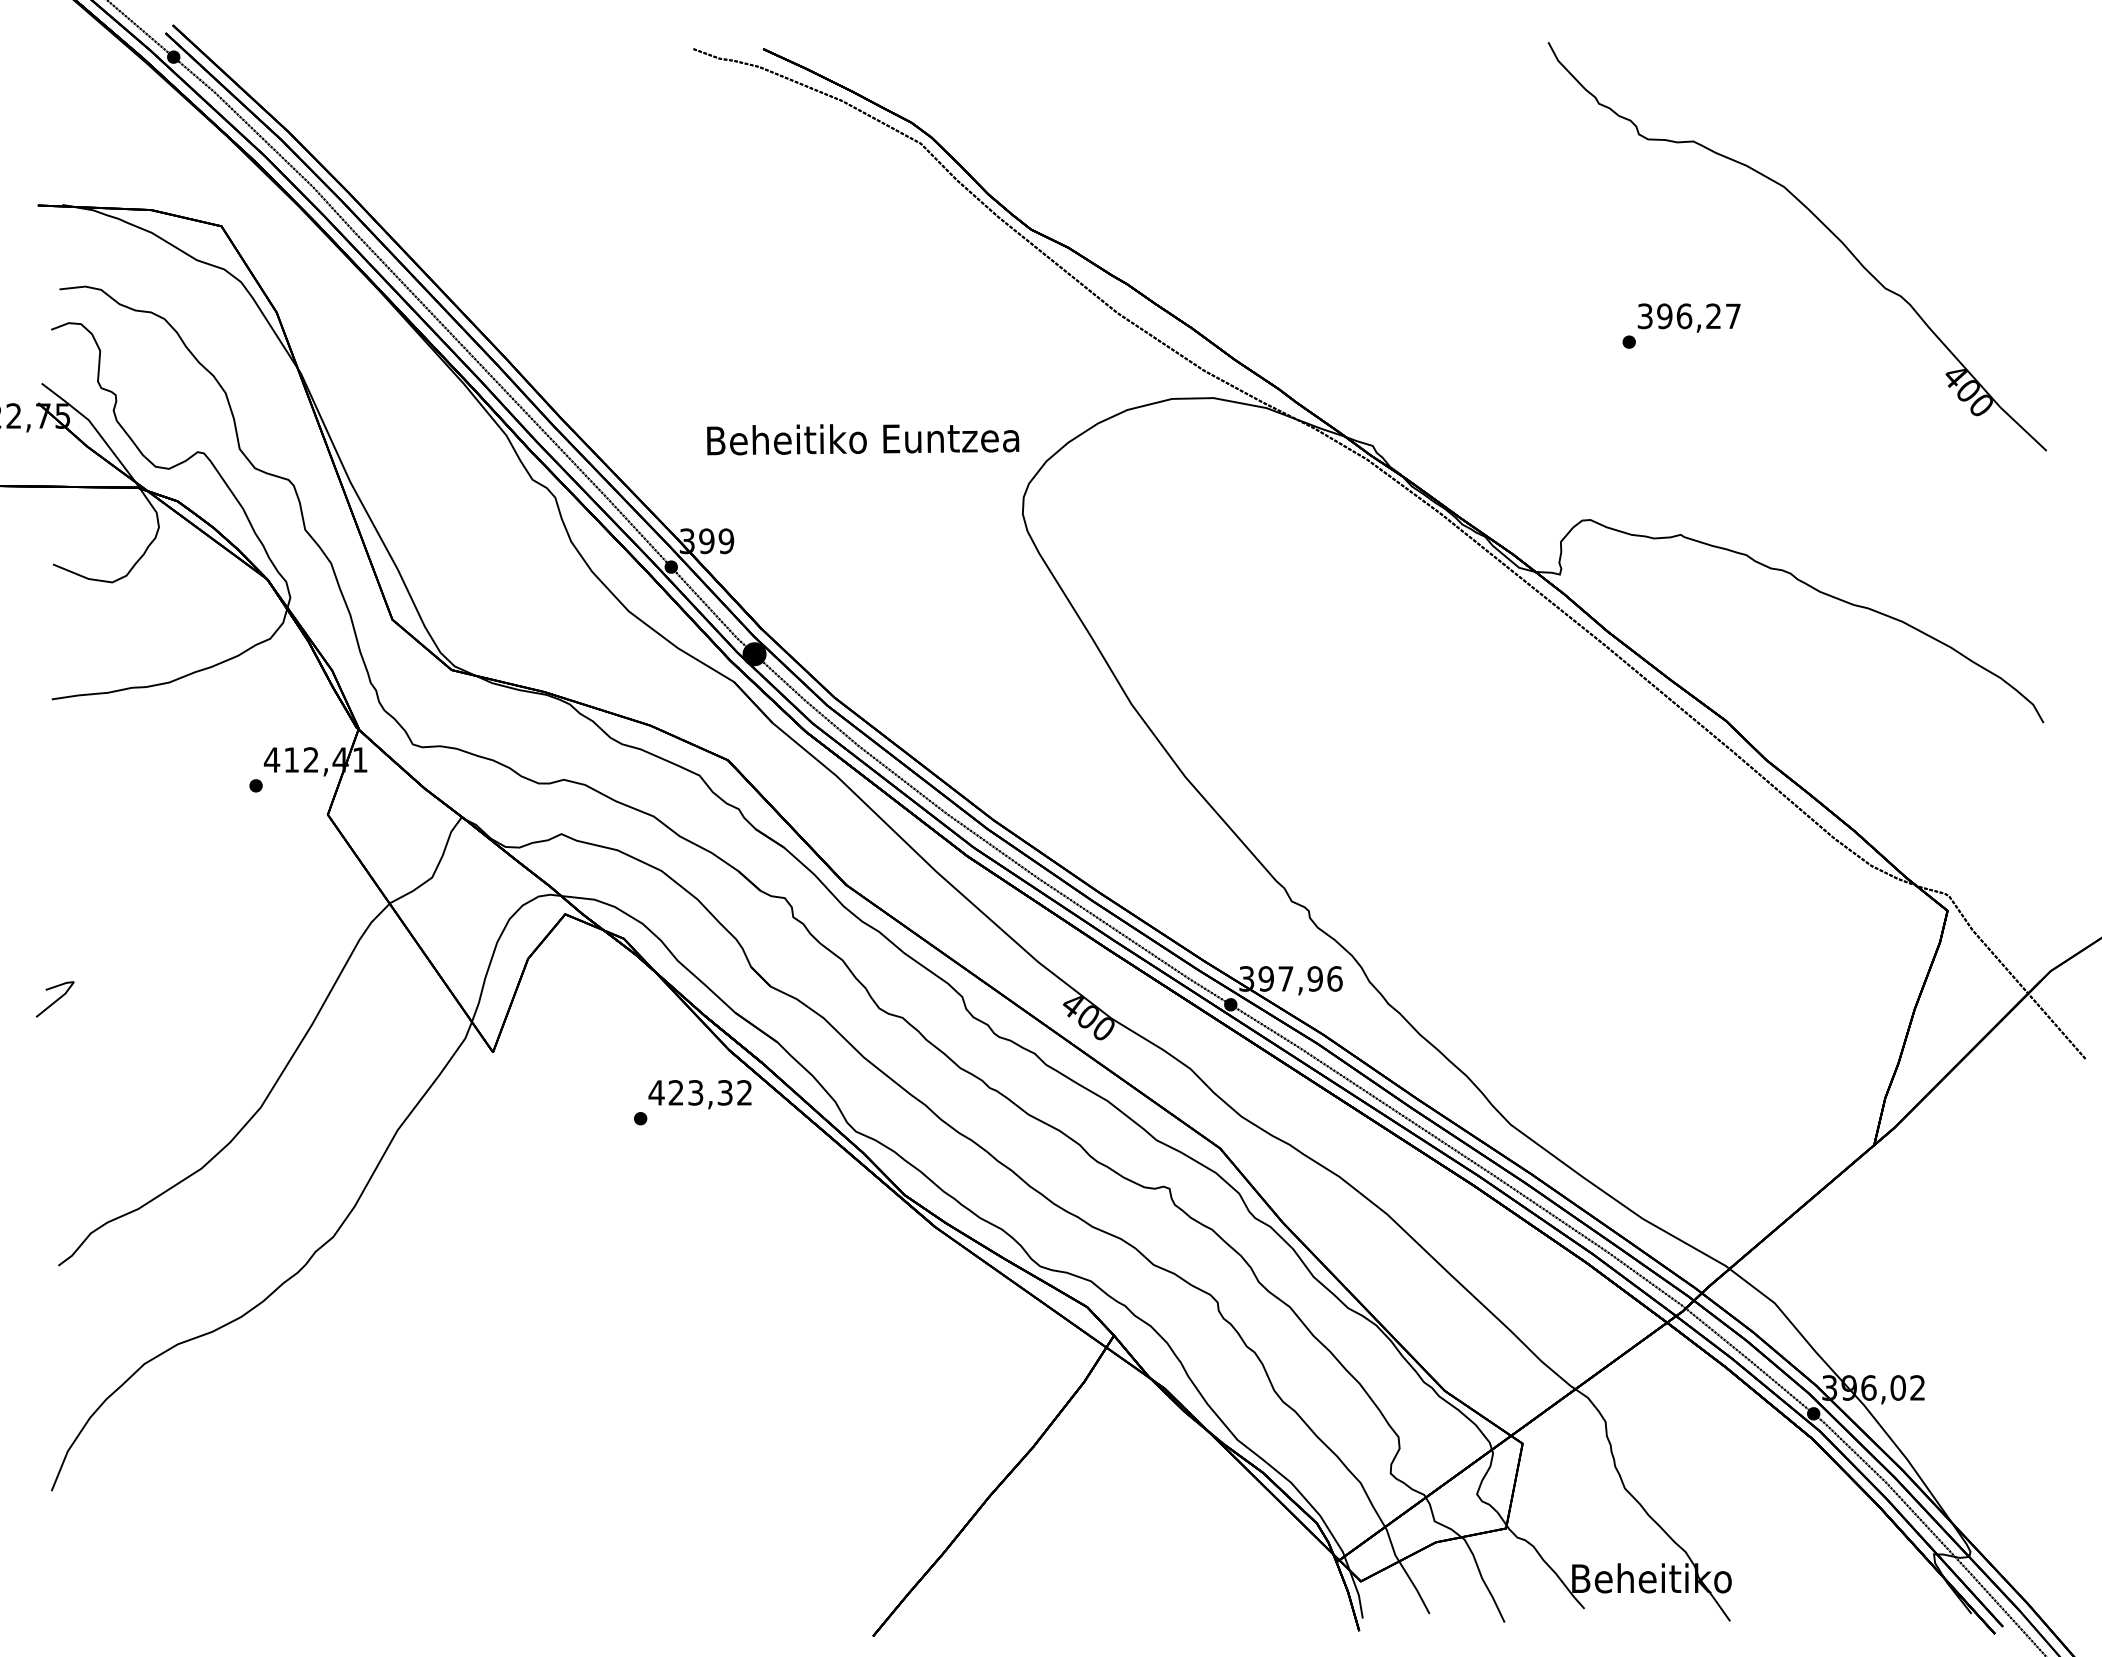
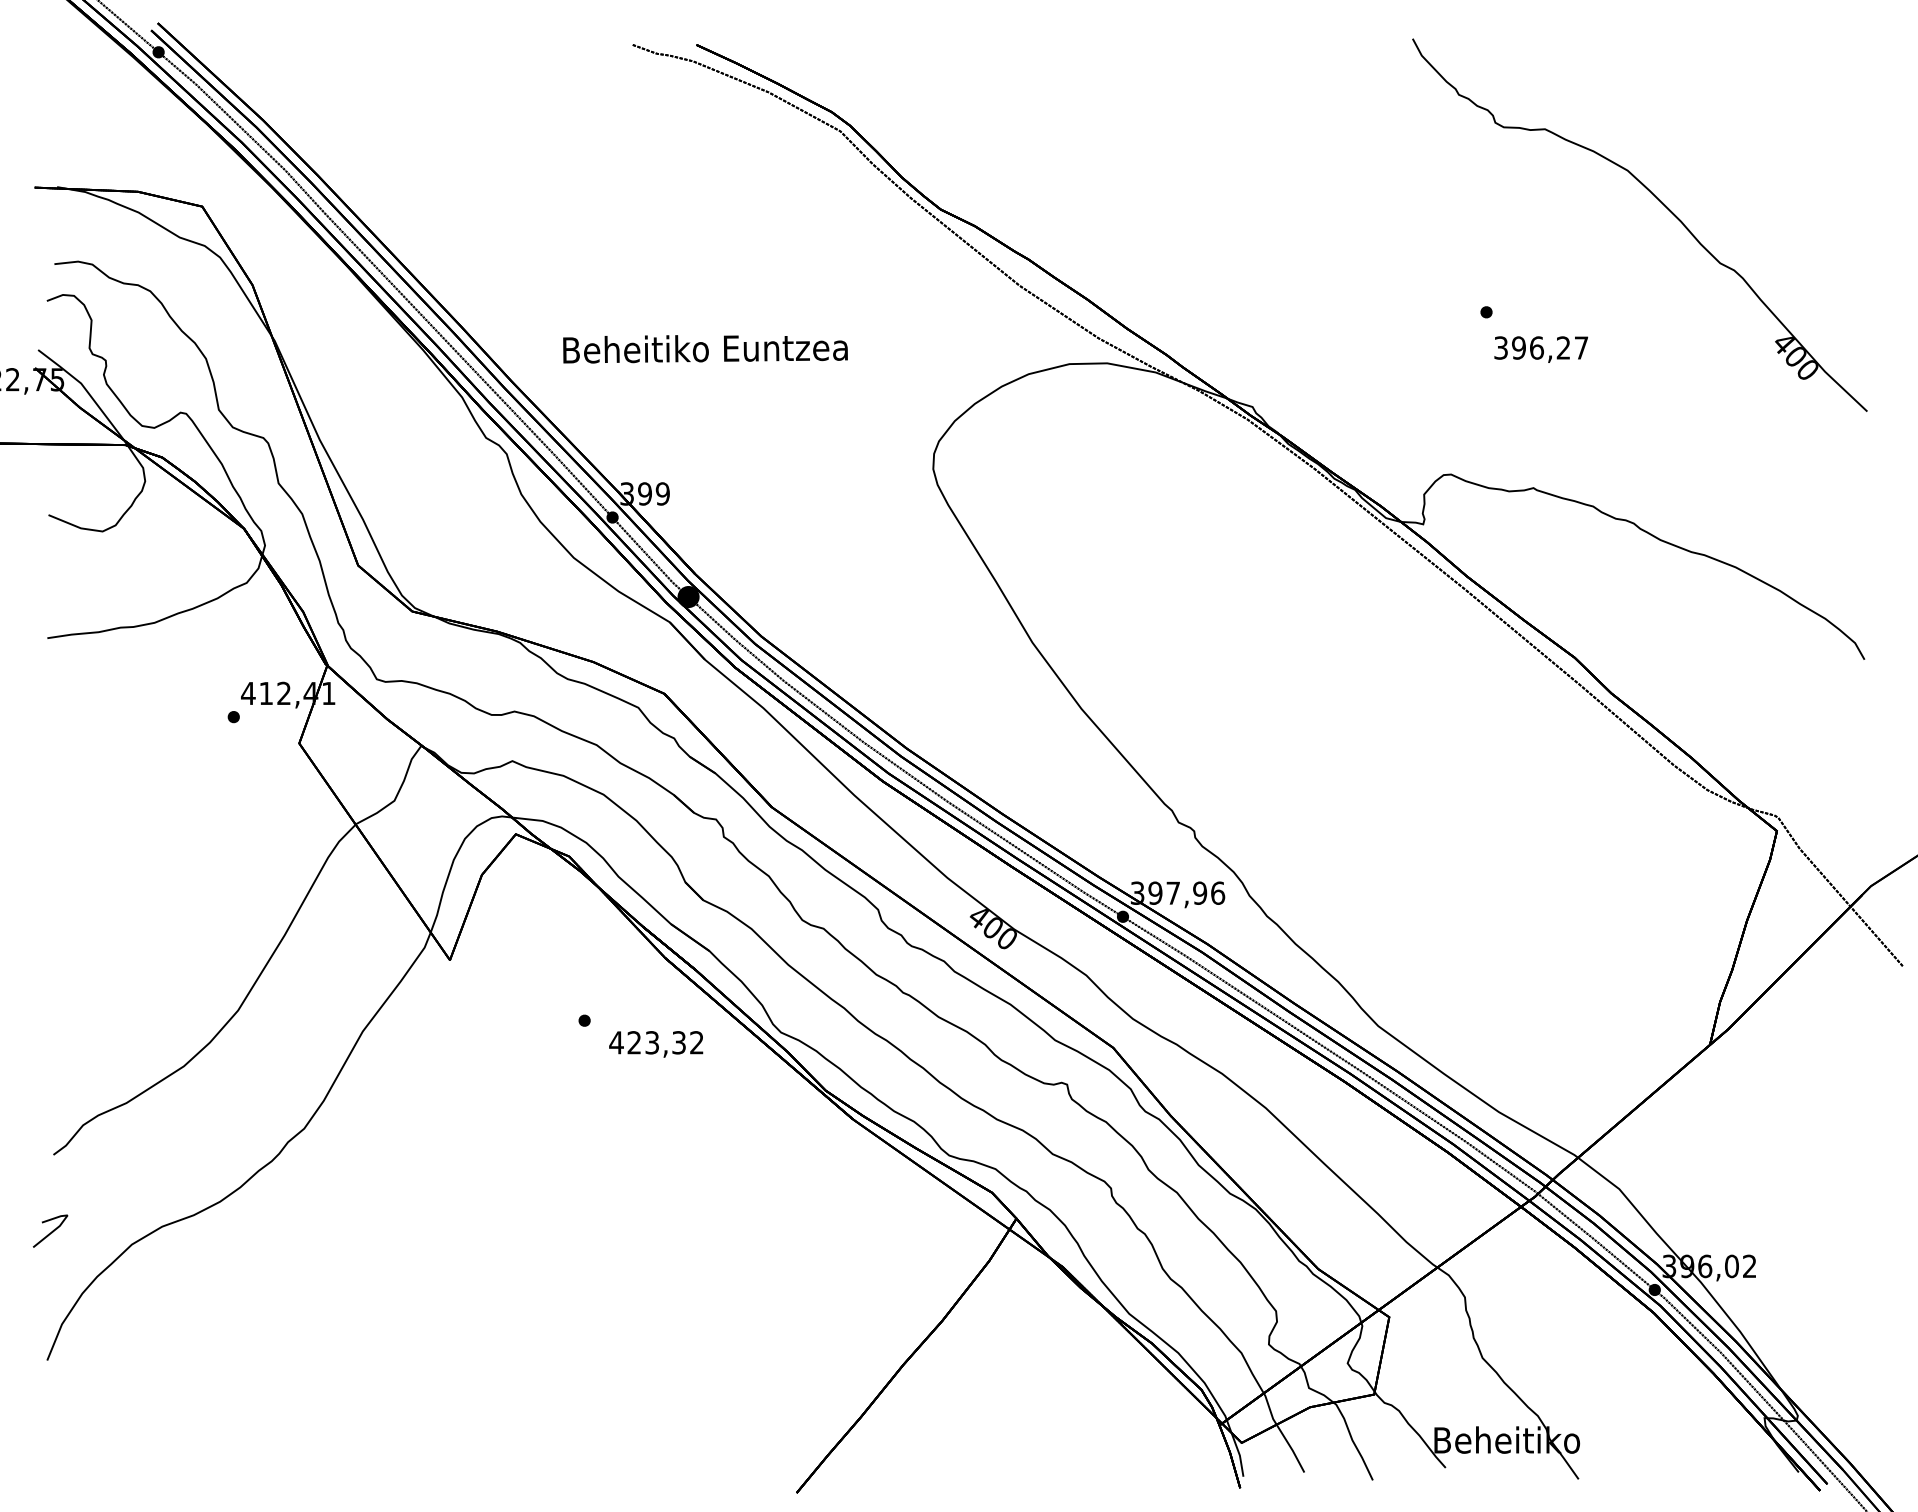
text: (1688, 317) -> (1540, 349), moved
text: (863, 439) -> (705, 349), moved
line: (55, 1000) -> (50, 1232), moved
text: (699, 1094) -> (655, 1044), moved

